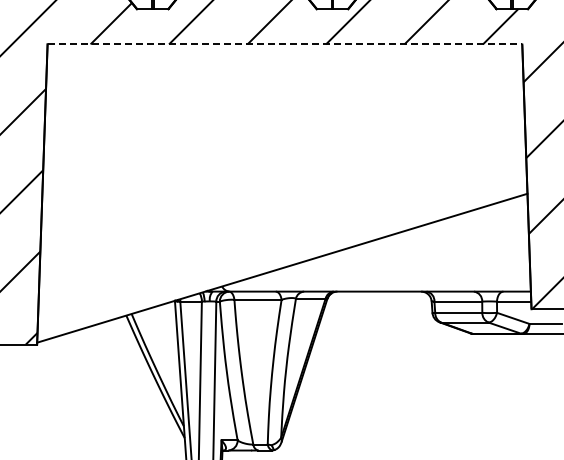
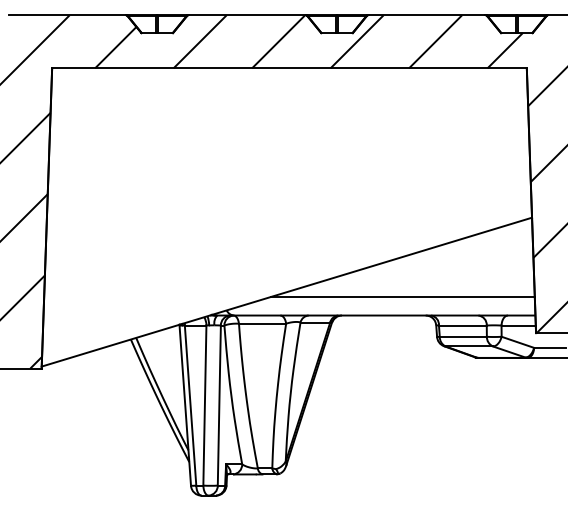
line: (284, 44) -> (289, 68), dashed -> solid
line: (397, 272) -> (402, 296), added

